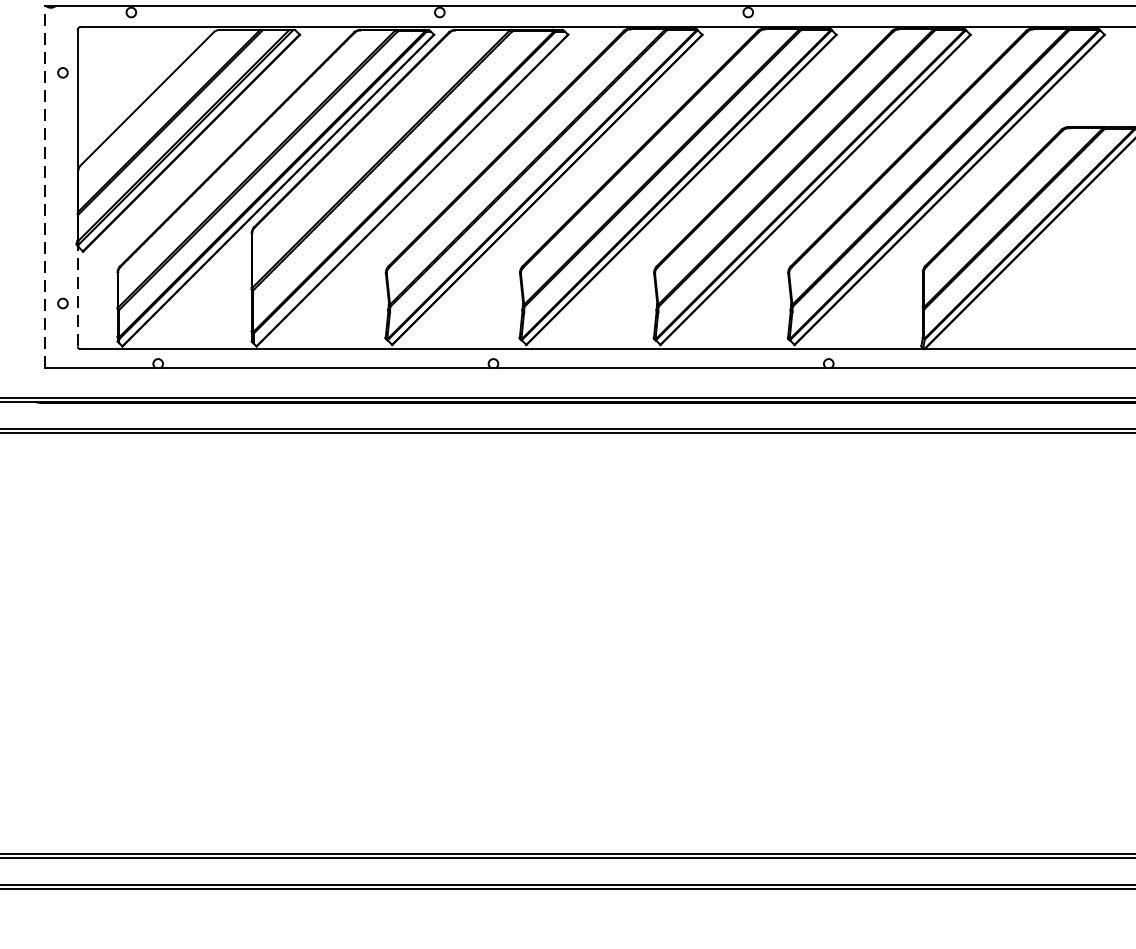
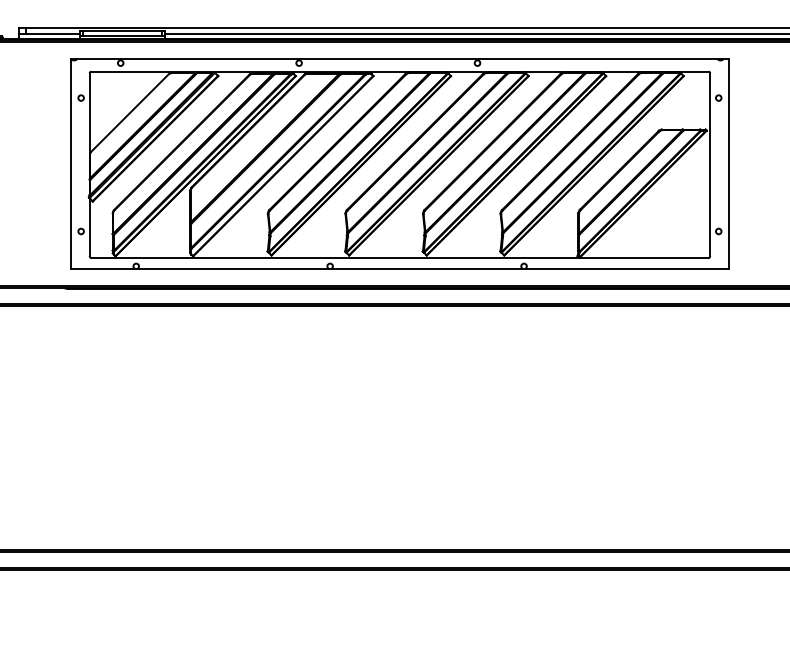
line: (44, 187) -> (70, 164), dashed -> solid
line: (77, 294) -> (89, 226), dashed -> solid

